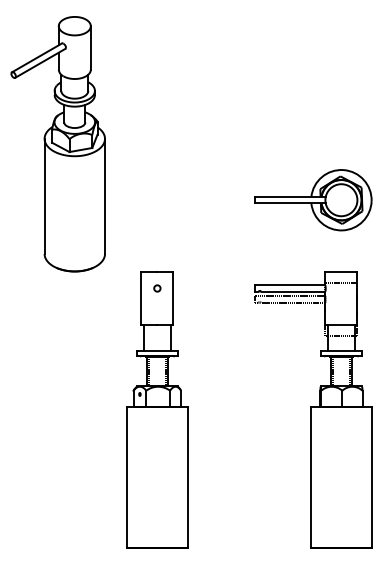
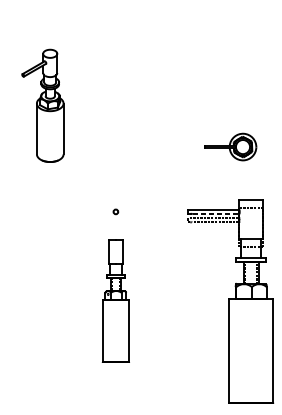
part: (57, 144) -> (42, 106), size x0.6
part: (313, 200) -> (230, 147), size x0.6
line: (293, 291) -> (216, 214), solid -> dashed
part: (157, 409) -> (115, 300), size x0.6

